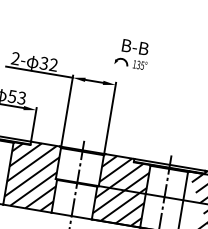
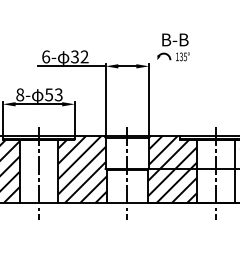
part: (132, 54) -> (173, 47), moved
text: (16, 58) -> (46, 56), 2- -> 6-

